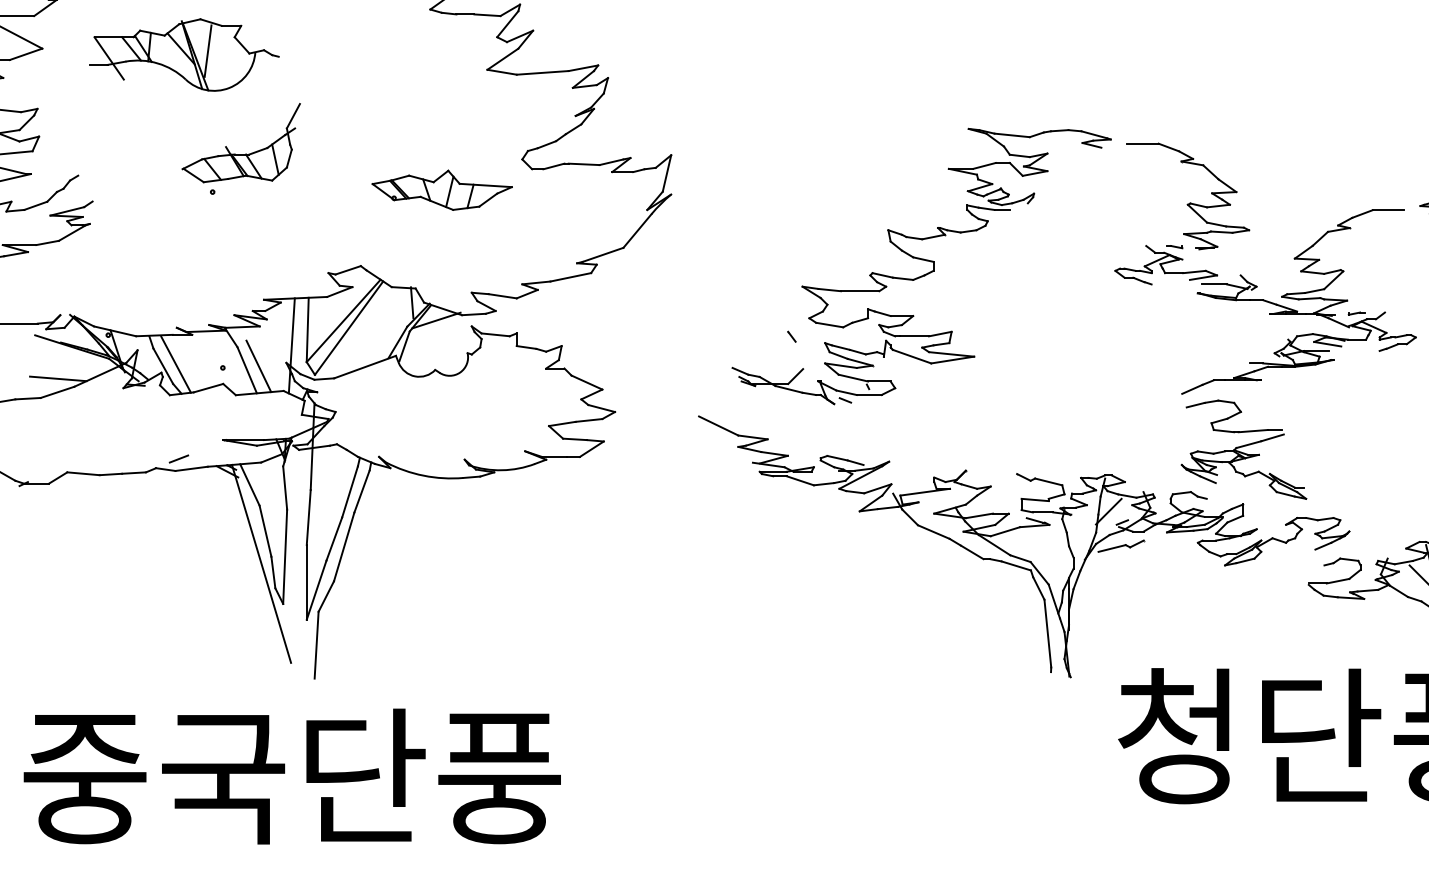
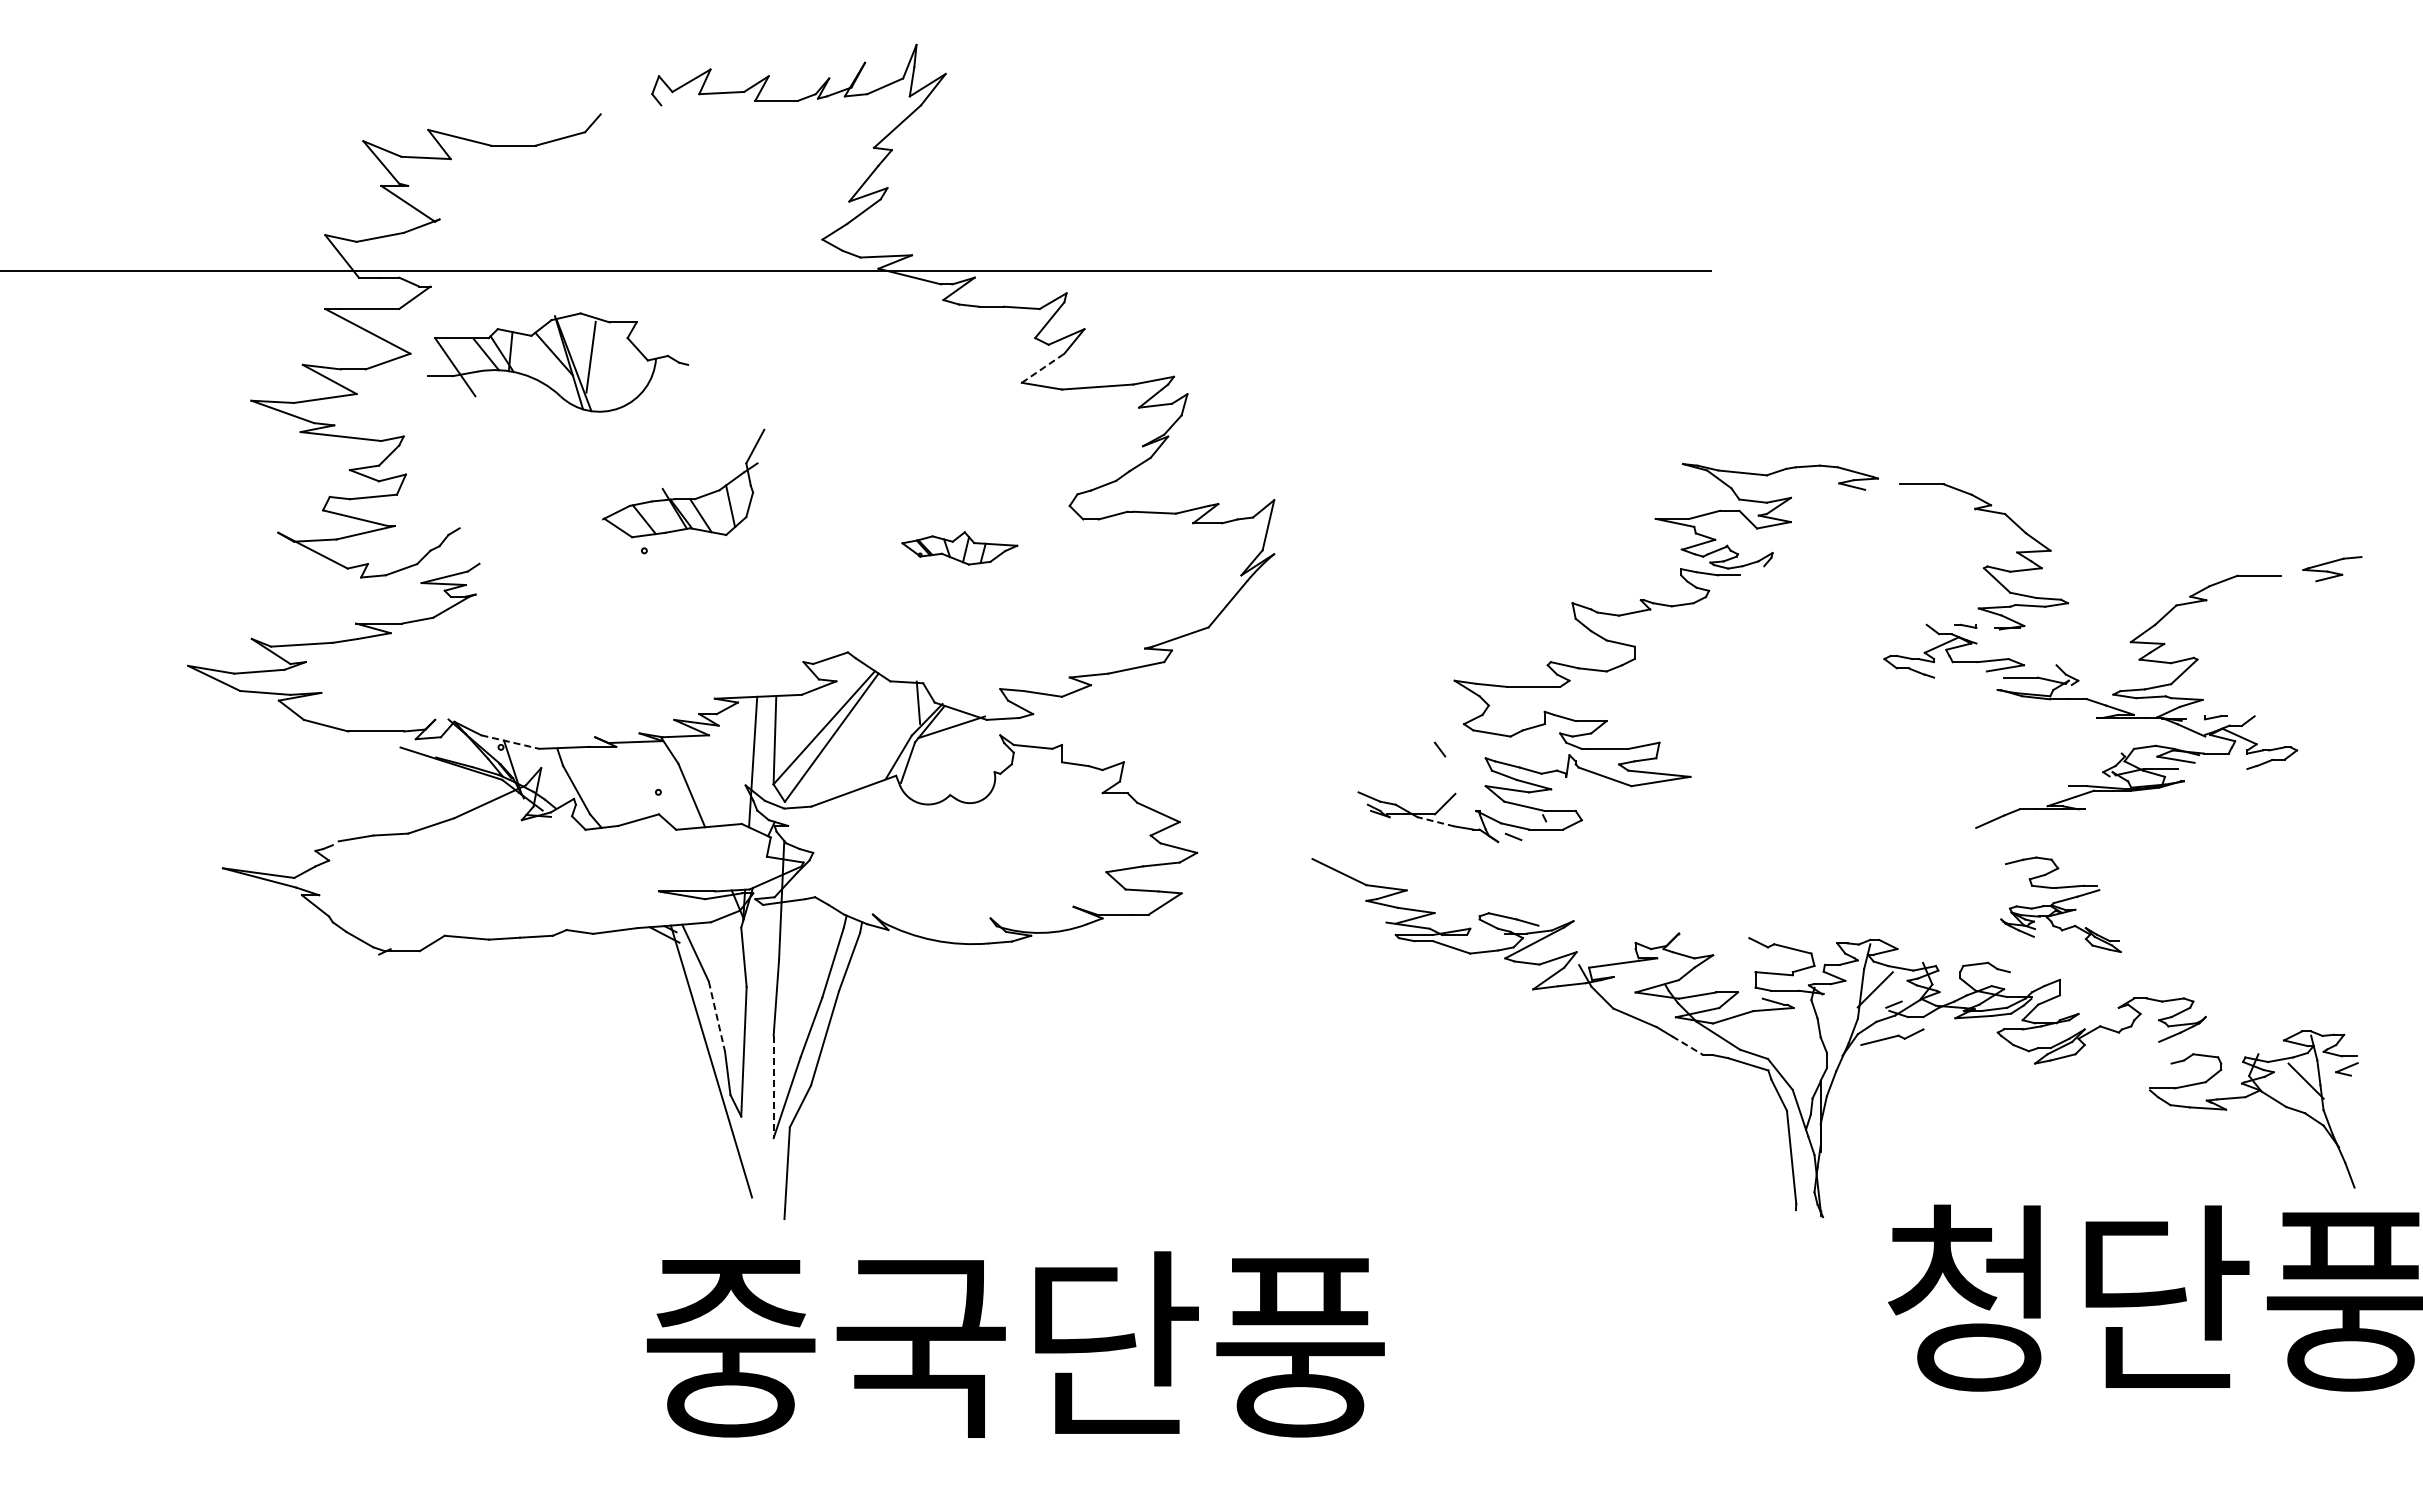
part: (184, 55) -> (558, 362), moved
line: (503, 59) -> (1043, 368), solid -> dashed
part: (442, 190) -> (959, 548), size x0.6
line: (115, 331) -> (510, 742), solid -> dashed
line: (175, 364) -> (593, 787), removed
line: (258, 365) -> (707, 789), removed
line: (58, 378) -> (432, 807), removed
line: (788, 389) -> (1435, 821), solid -> dashed
part: (1243, 449) -> (2060, 904), size x0.7
line: (178, 459) -> (597, 917), removed
line: (265, 531) -> (717, 1017), solid -> dashed
line: (972, 552) -> (1688, 1045), solid -> dashed
line: (306, 582) -> (773, 1087), solid -> dashed
text: (292, 776) -> (1015, 1344), moved

